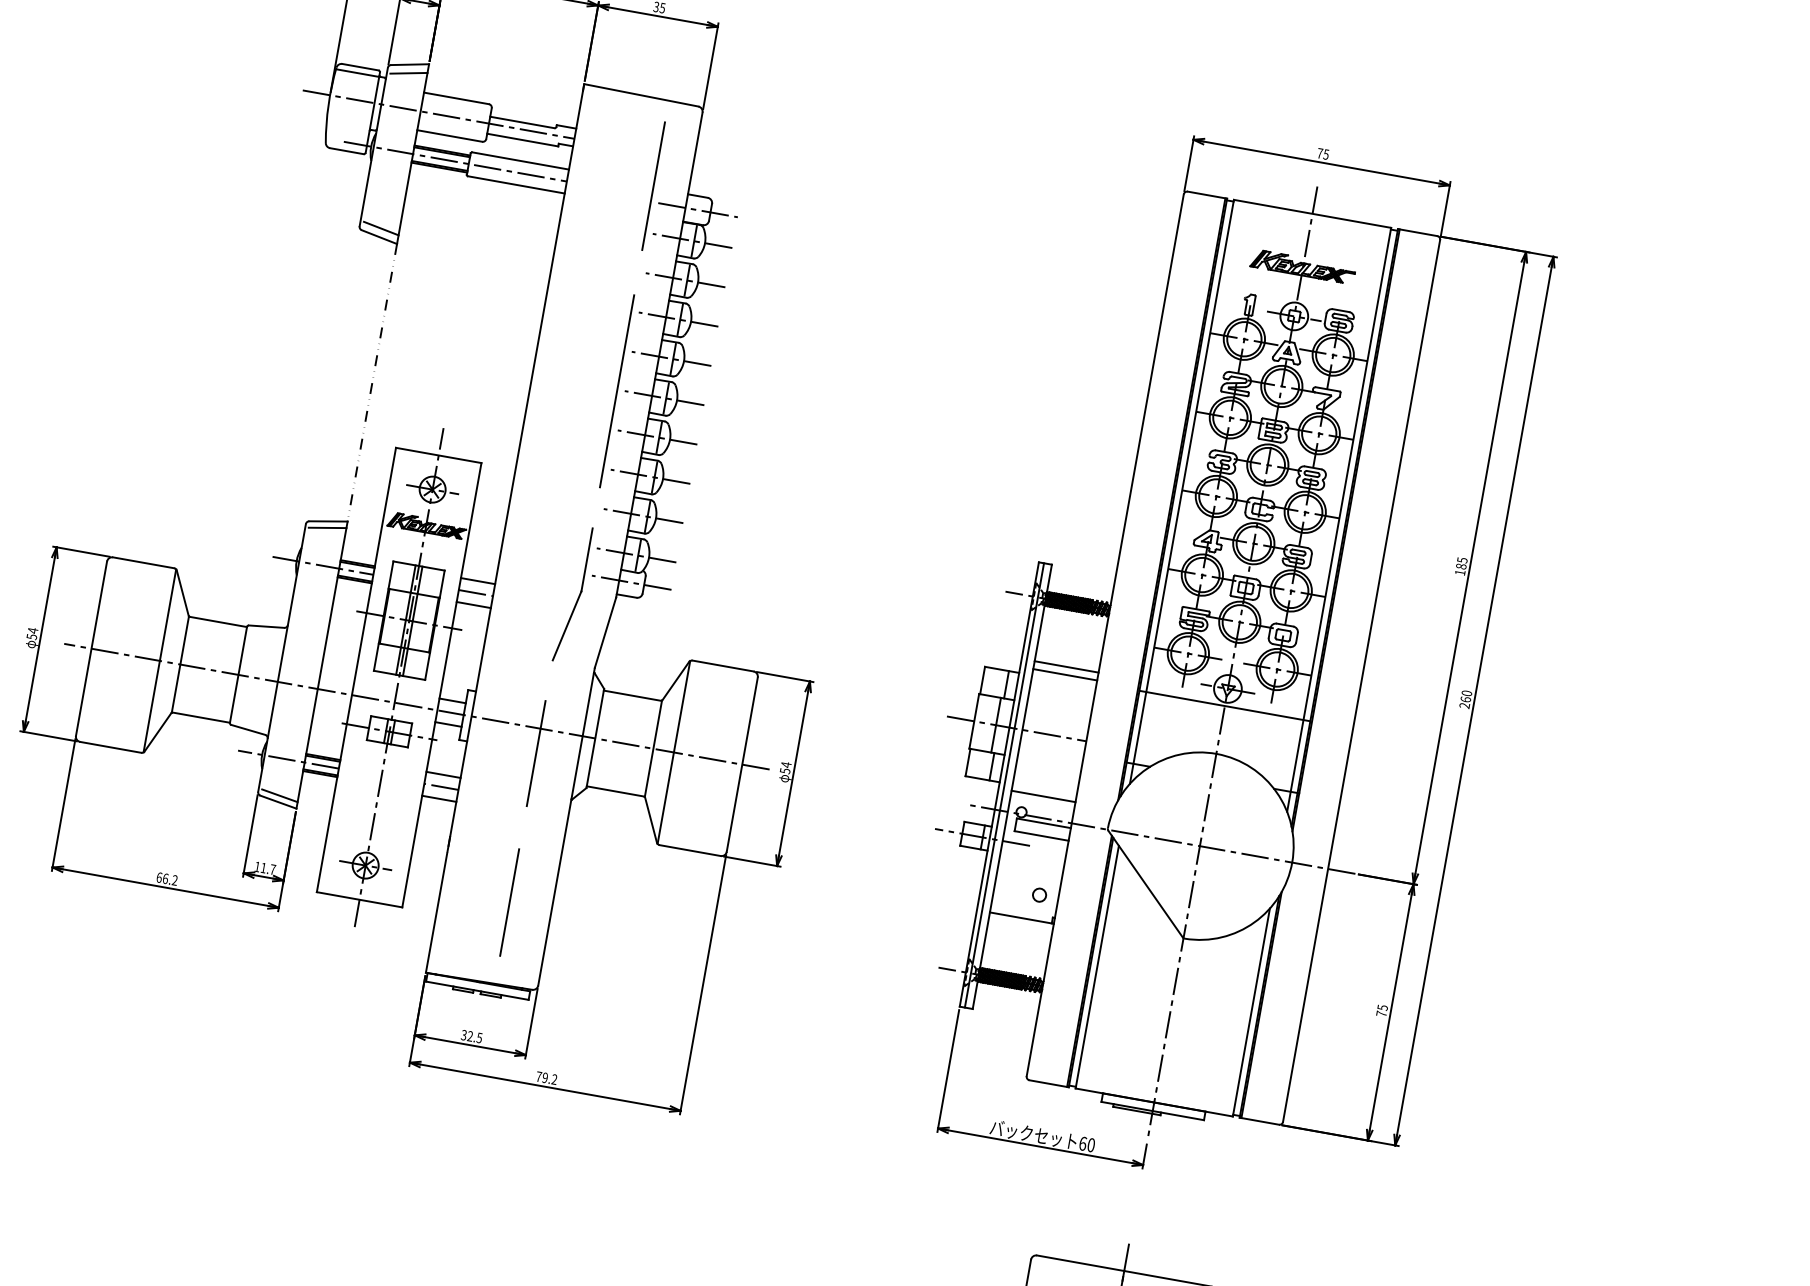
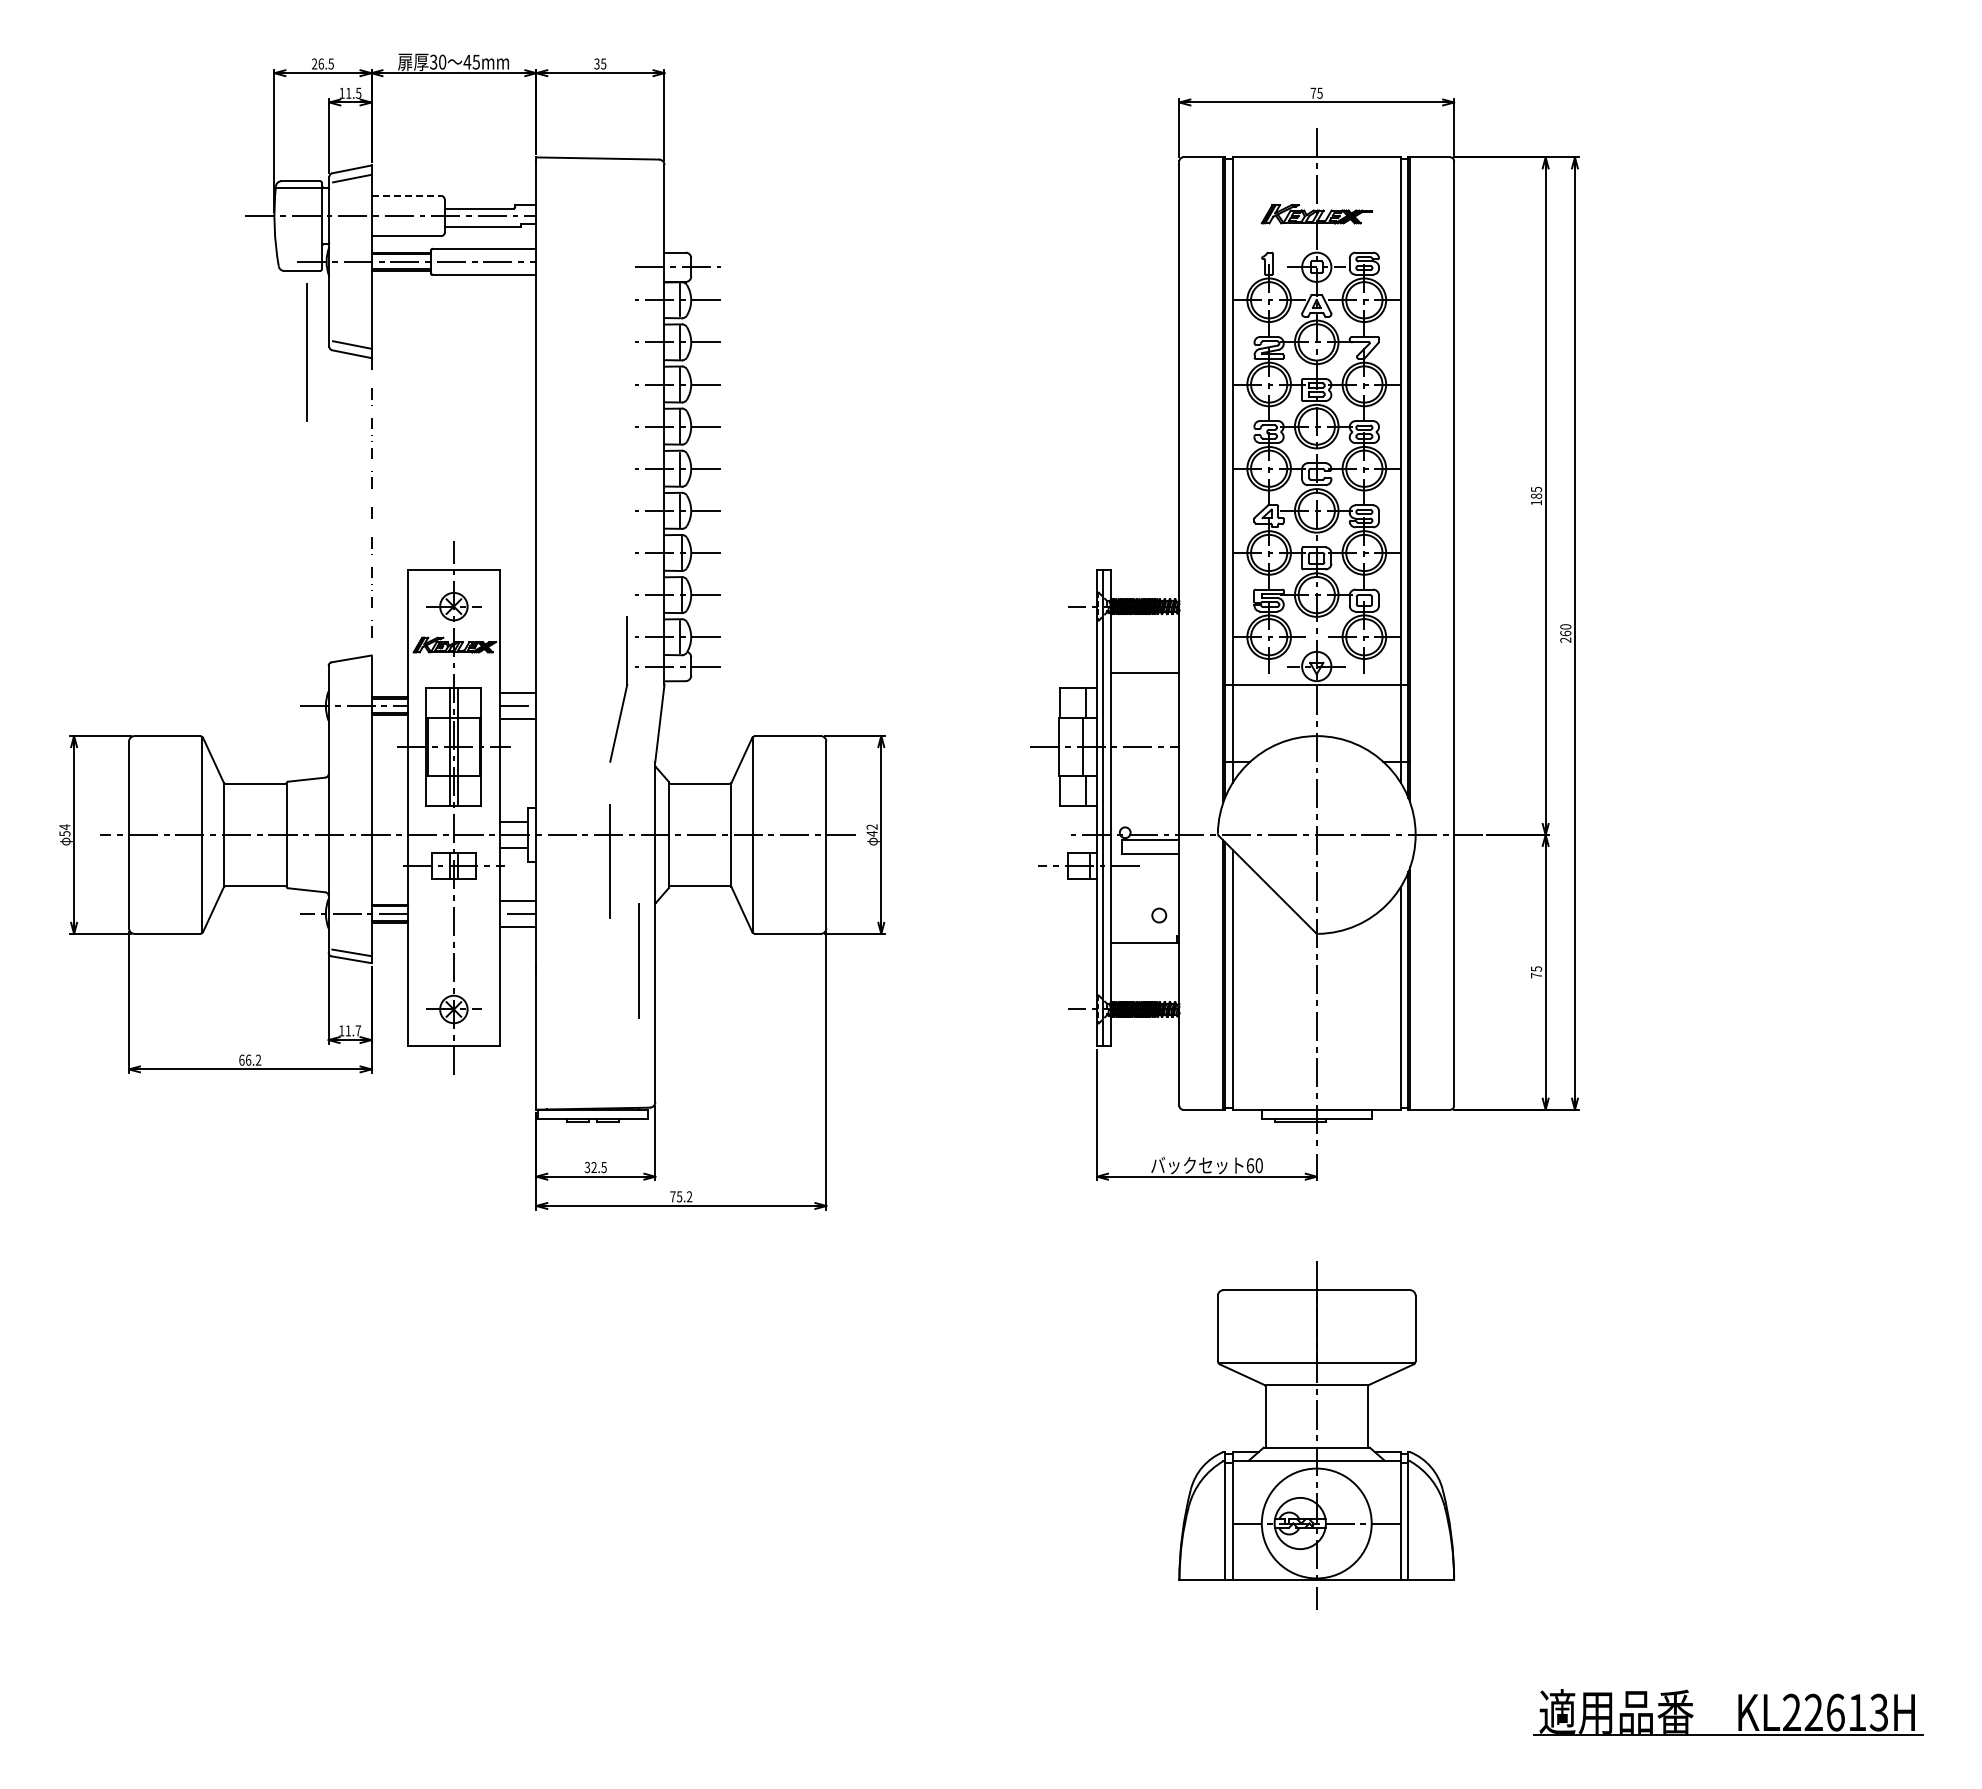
line: (456, 98) -> (406, 195), solid -> dashed
line: (652, 185) -> (306, 352), moved
line: (617, 391) -> (627, 470), removed
line: (327, 527) -> (351, 665), removed
line: (1064, 674) -> (1144, 681), removed
text: (785, 767) -> (871, 830), 54 -> 42
line: (1042, 796) -> (1144, 812), removed
line: (509, 901) -> (638, 960), moved
text: (545, 1077) -> (679, 1196), 79.2 -> 75.2

